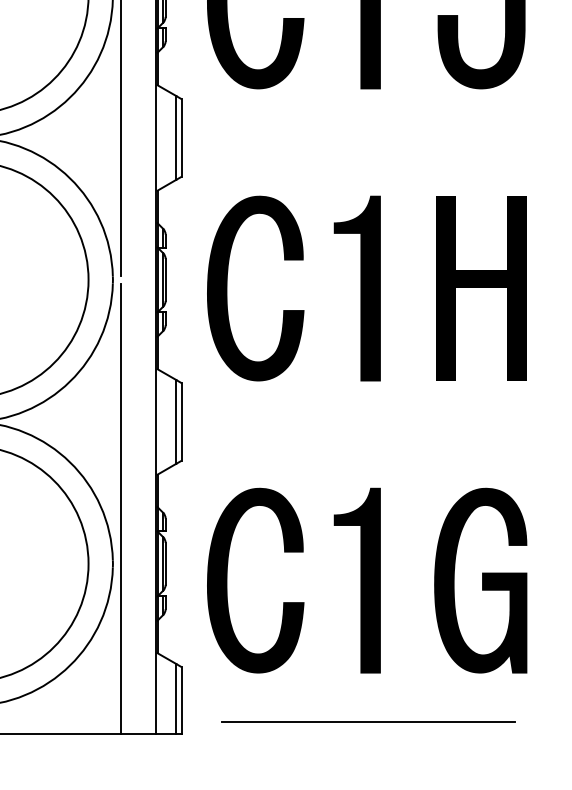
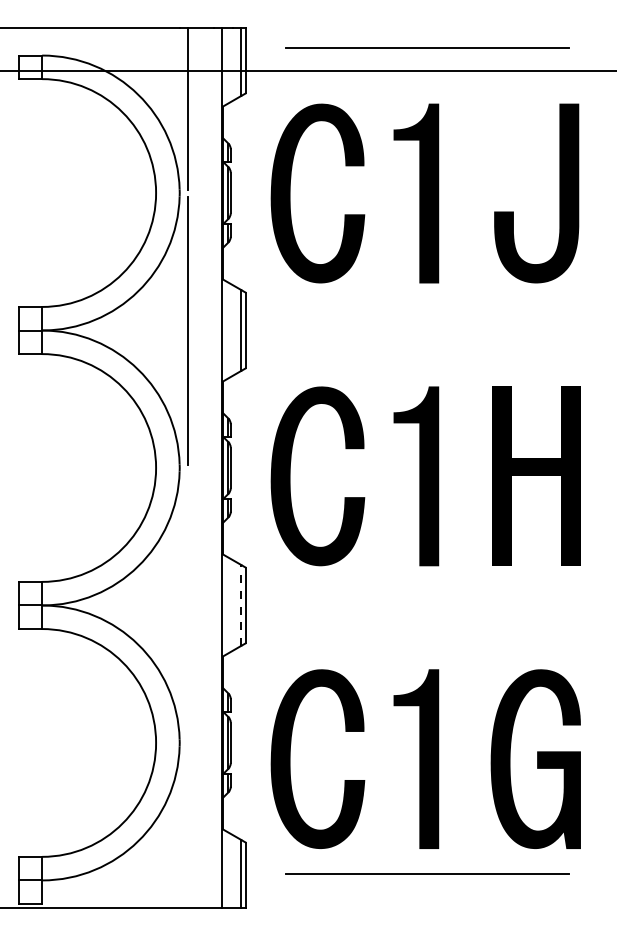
line: (176, 420) -> (241, 604), solid -> dashed
line: (120, 508) -> (187, 689), removed
line: (368, 721) -> (427, 873), moved

